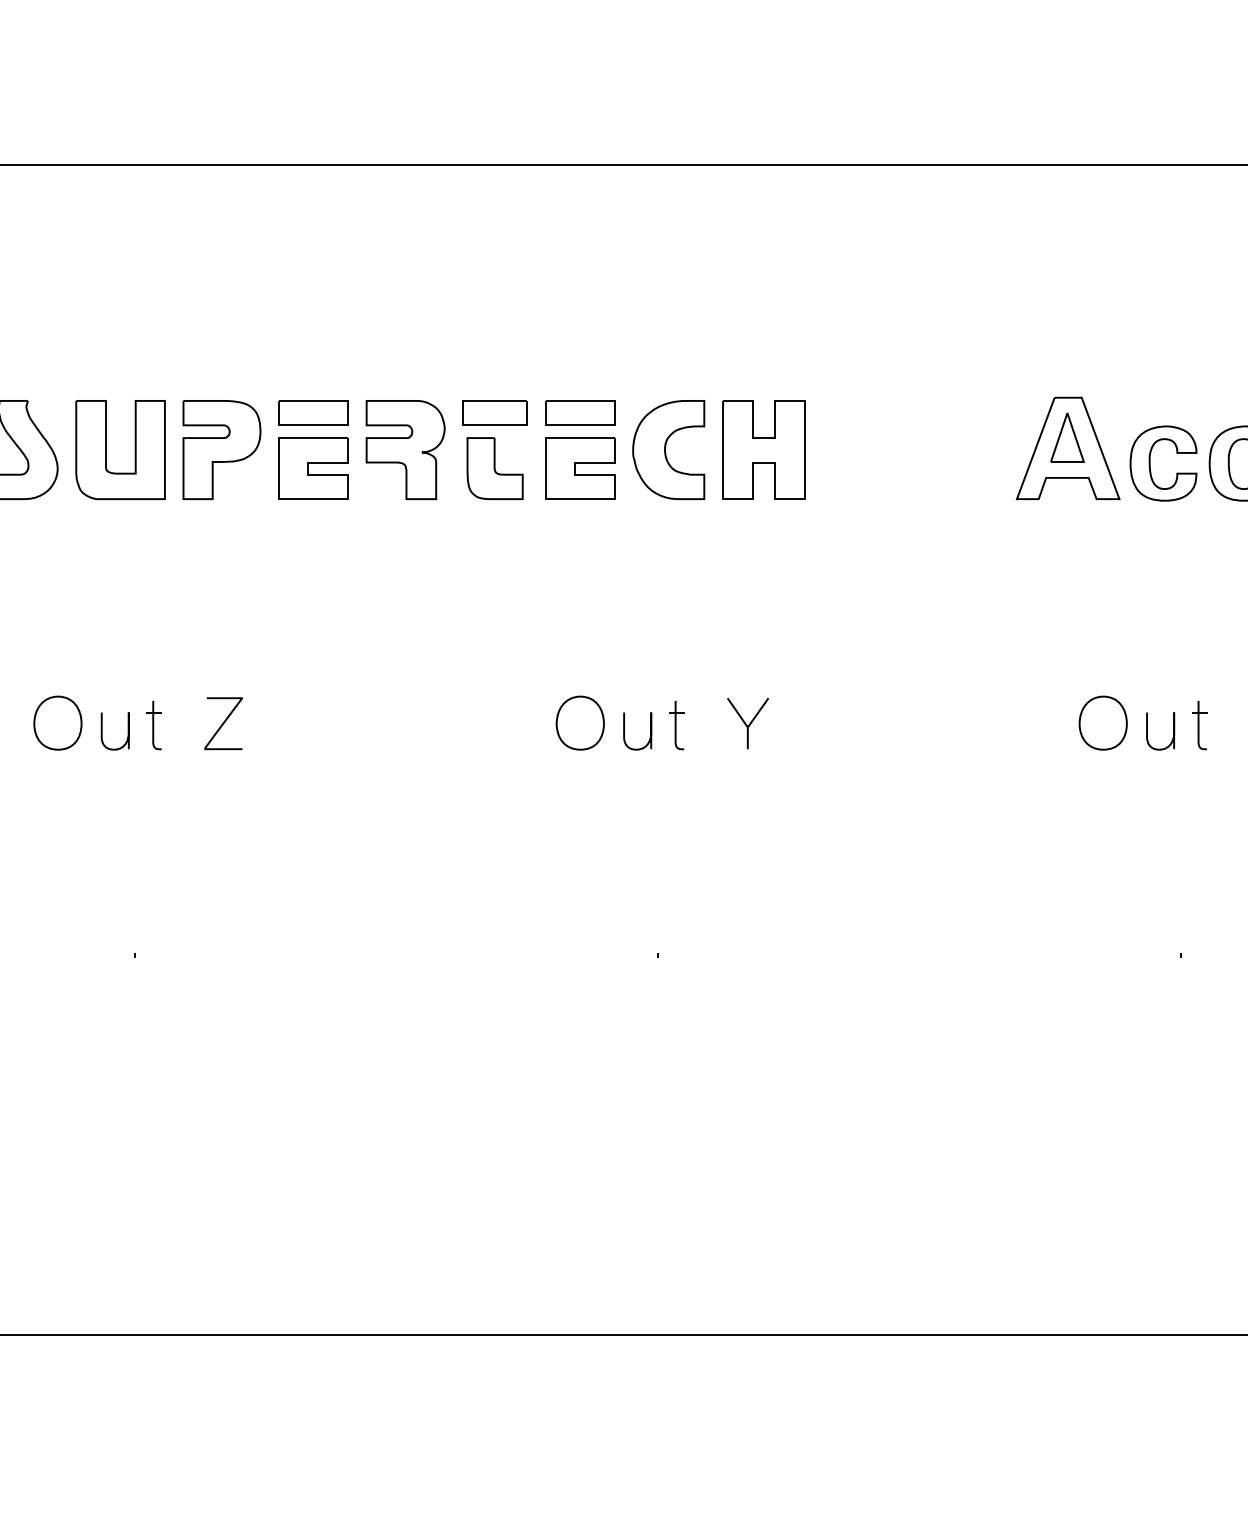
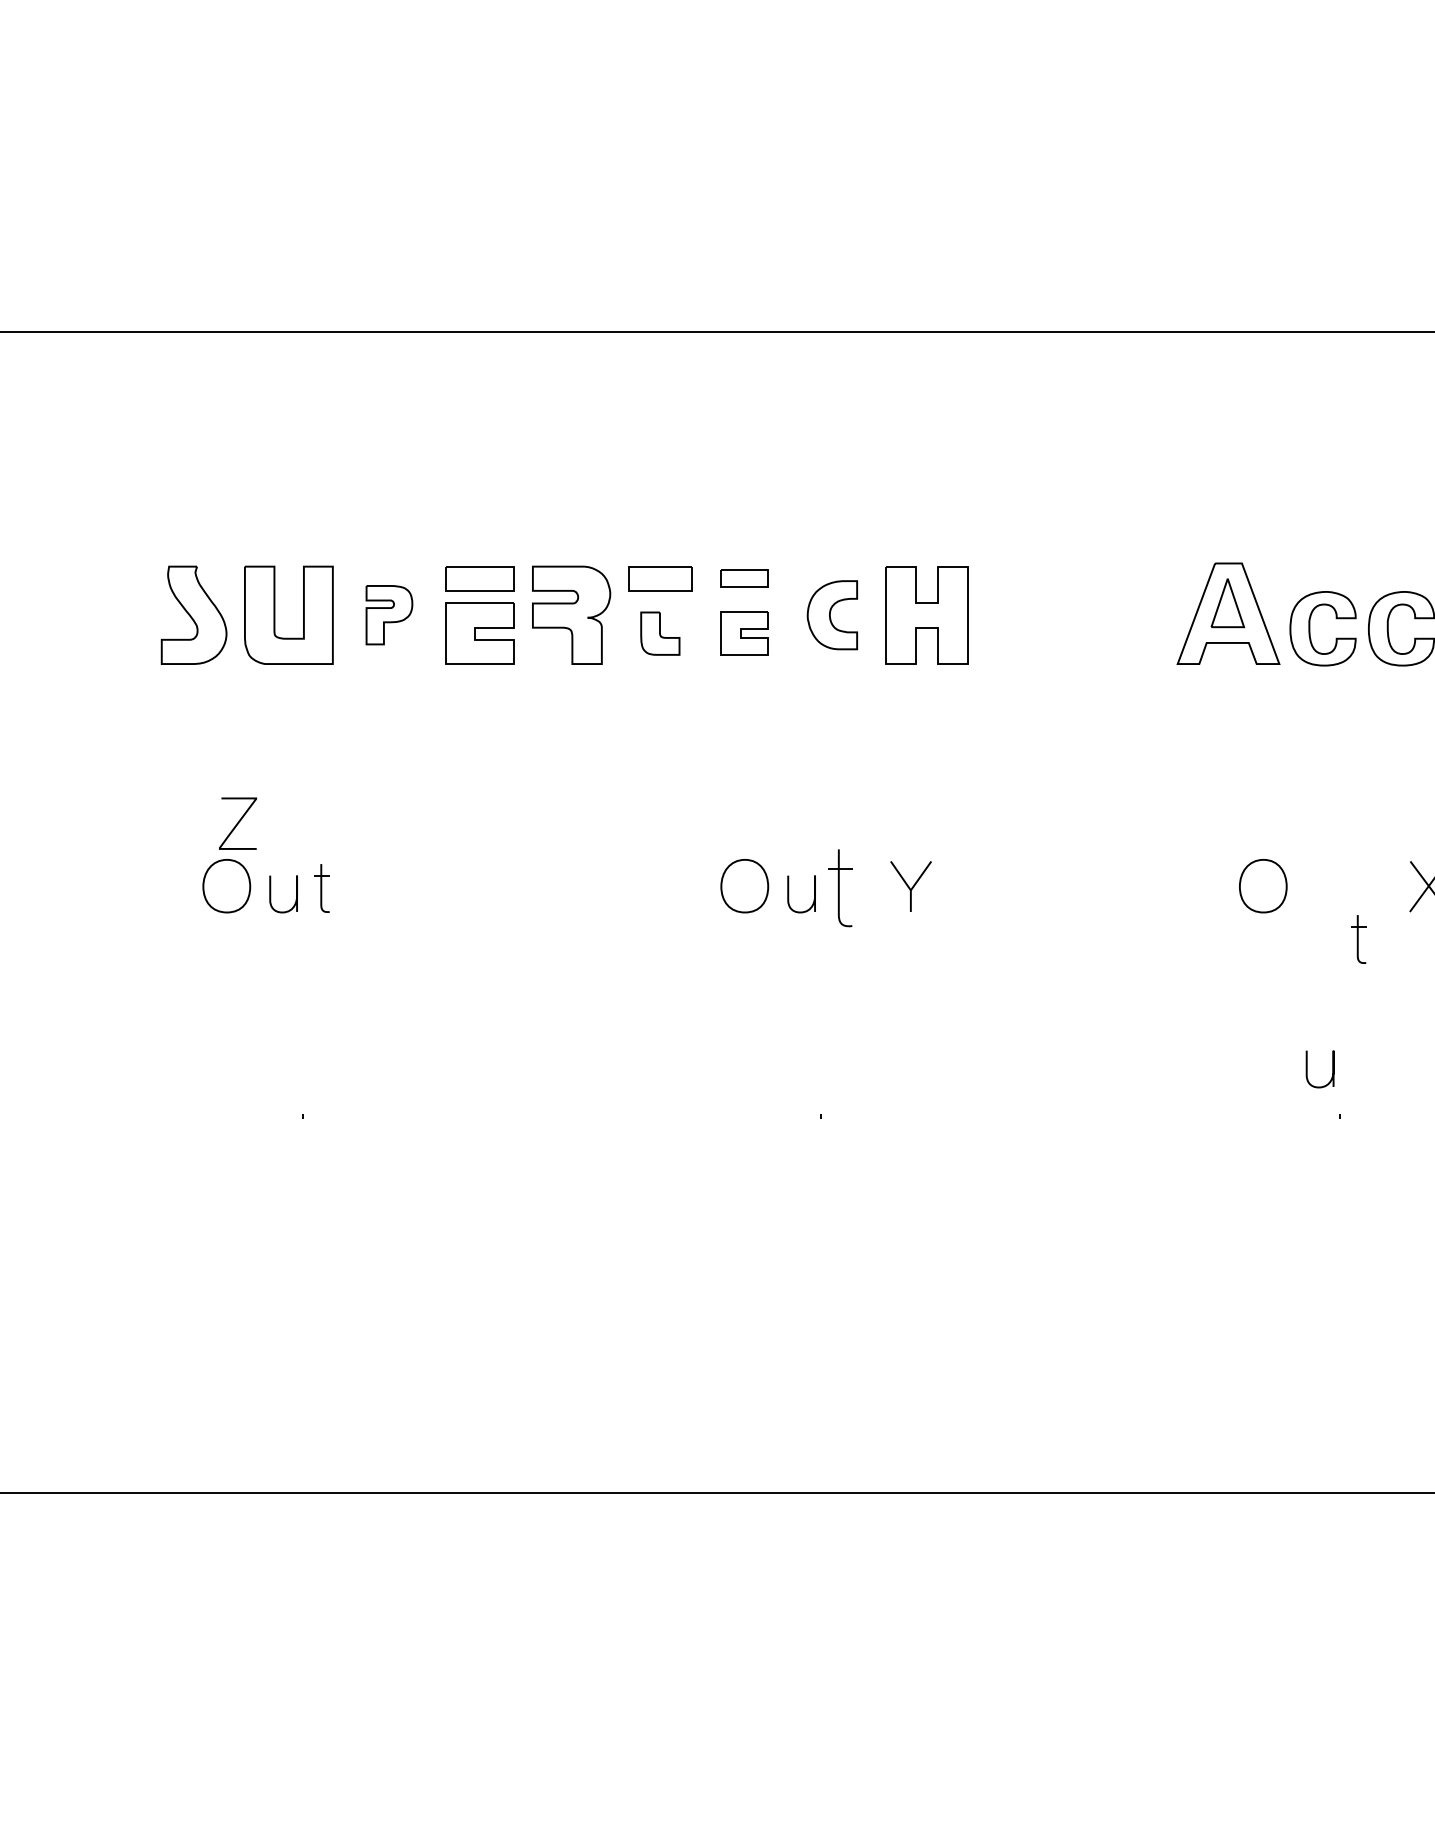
part: (580, 412) -> (744, 578), size x0.7
part: (222, 449) -> (389, 614), size x0.6
part: (668, 449) -> (832, 614), size x0.7
part: (495, 468) -> (660, 633), size x0.7
part: (580, 468) -> (744, 633), size x0.7
curve: (224, 723) -> (238, 823), moved
part: (675, 725) -> (839, 888), size x1.6
part: (1199, 725) -> (1358, 939), moved
curve: (1147, 731) -> (1307, 1069), moved

